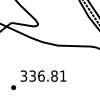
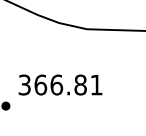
text: (32, 75) -> (40, 83), 336.81 -> 366.81

